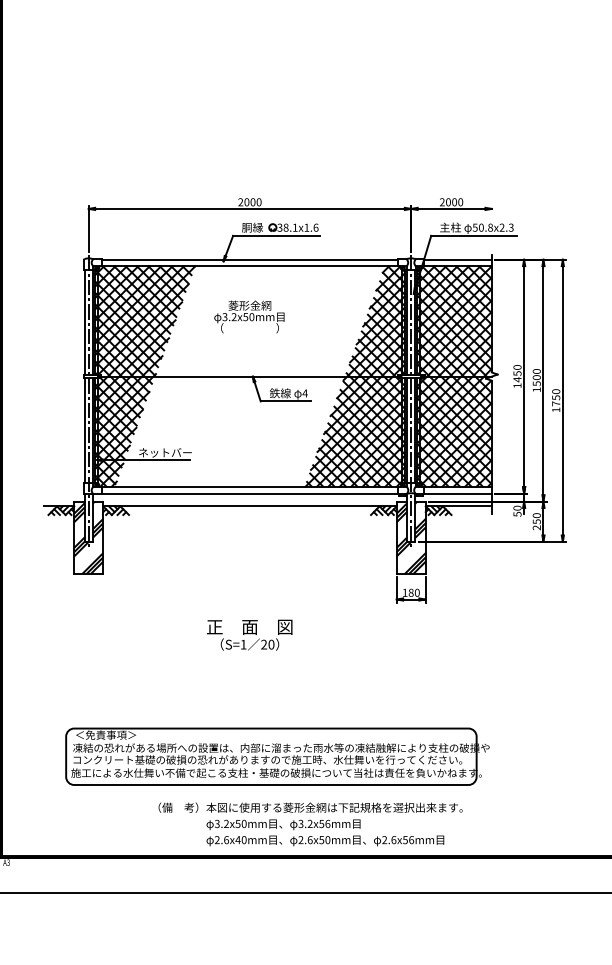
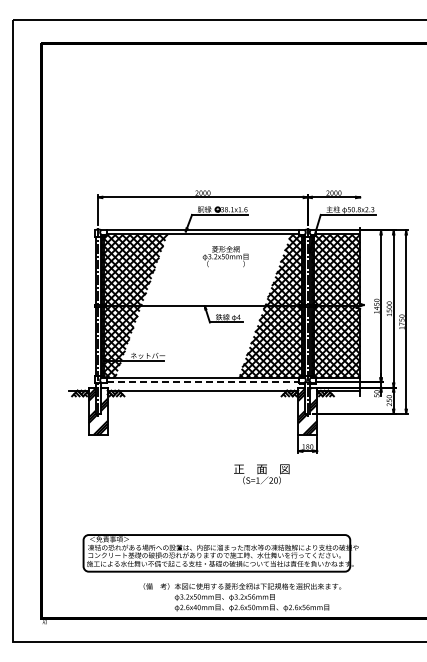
text: (249, 316) -> (225, 256), moved
line: (250, 493) -> (203, 382), solid -> dashed
text: (249, 635) -> (261, 474), moved

